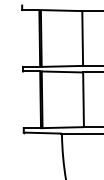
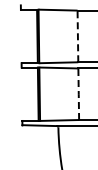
line: (82, 38) -> (77, 36), solid -> dashed
line: (83, 100) -> (78, 94), solid -> dashed

